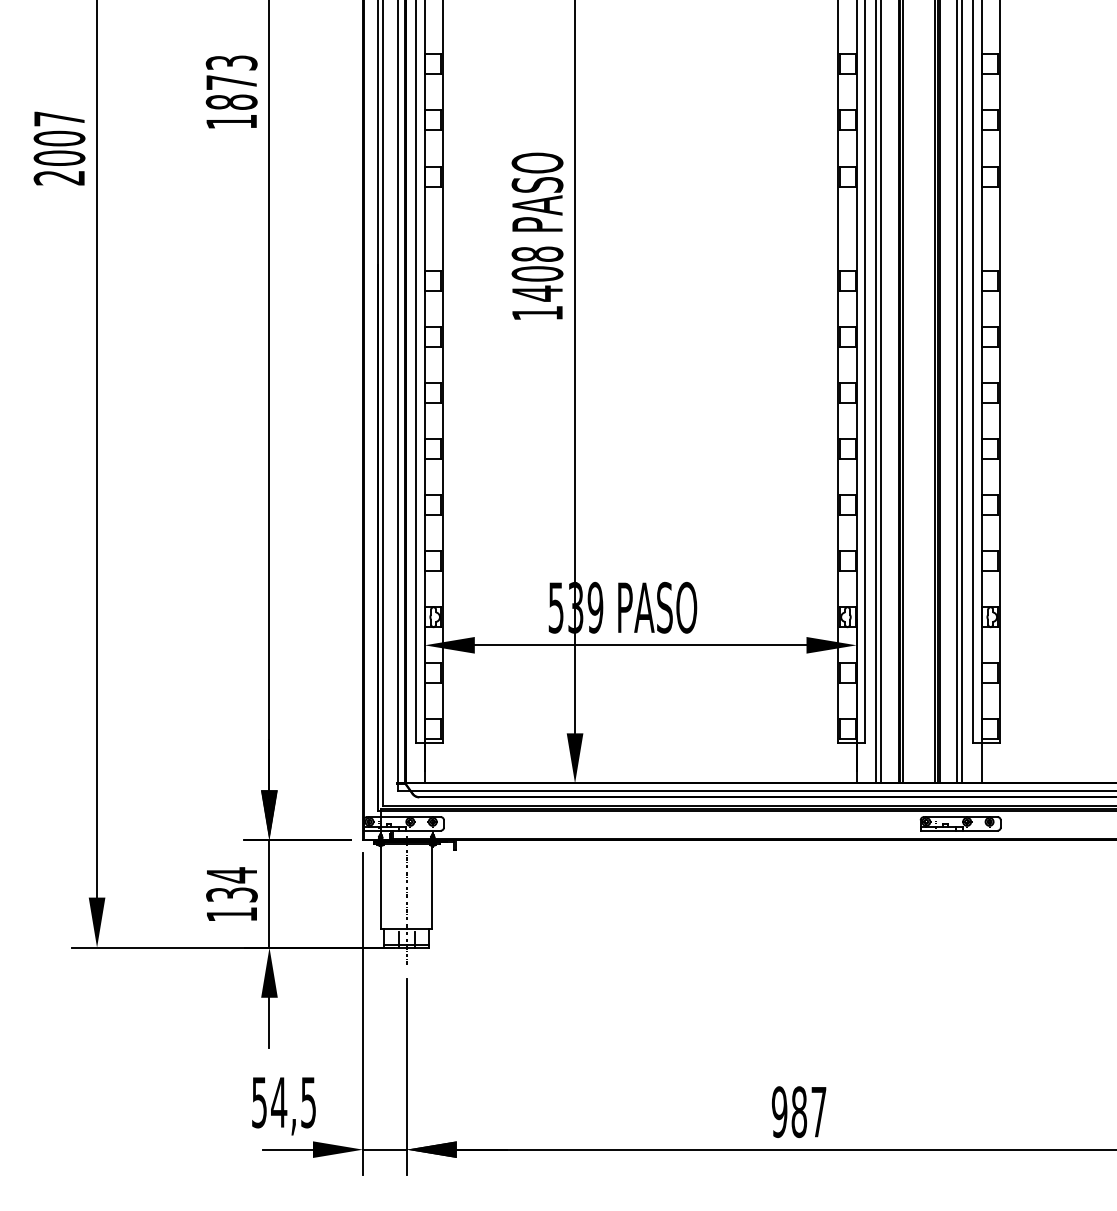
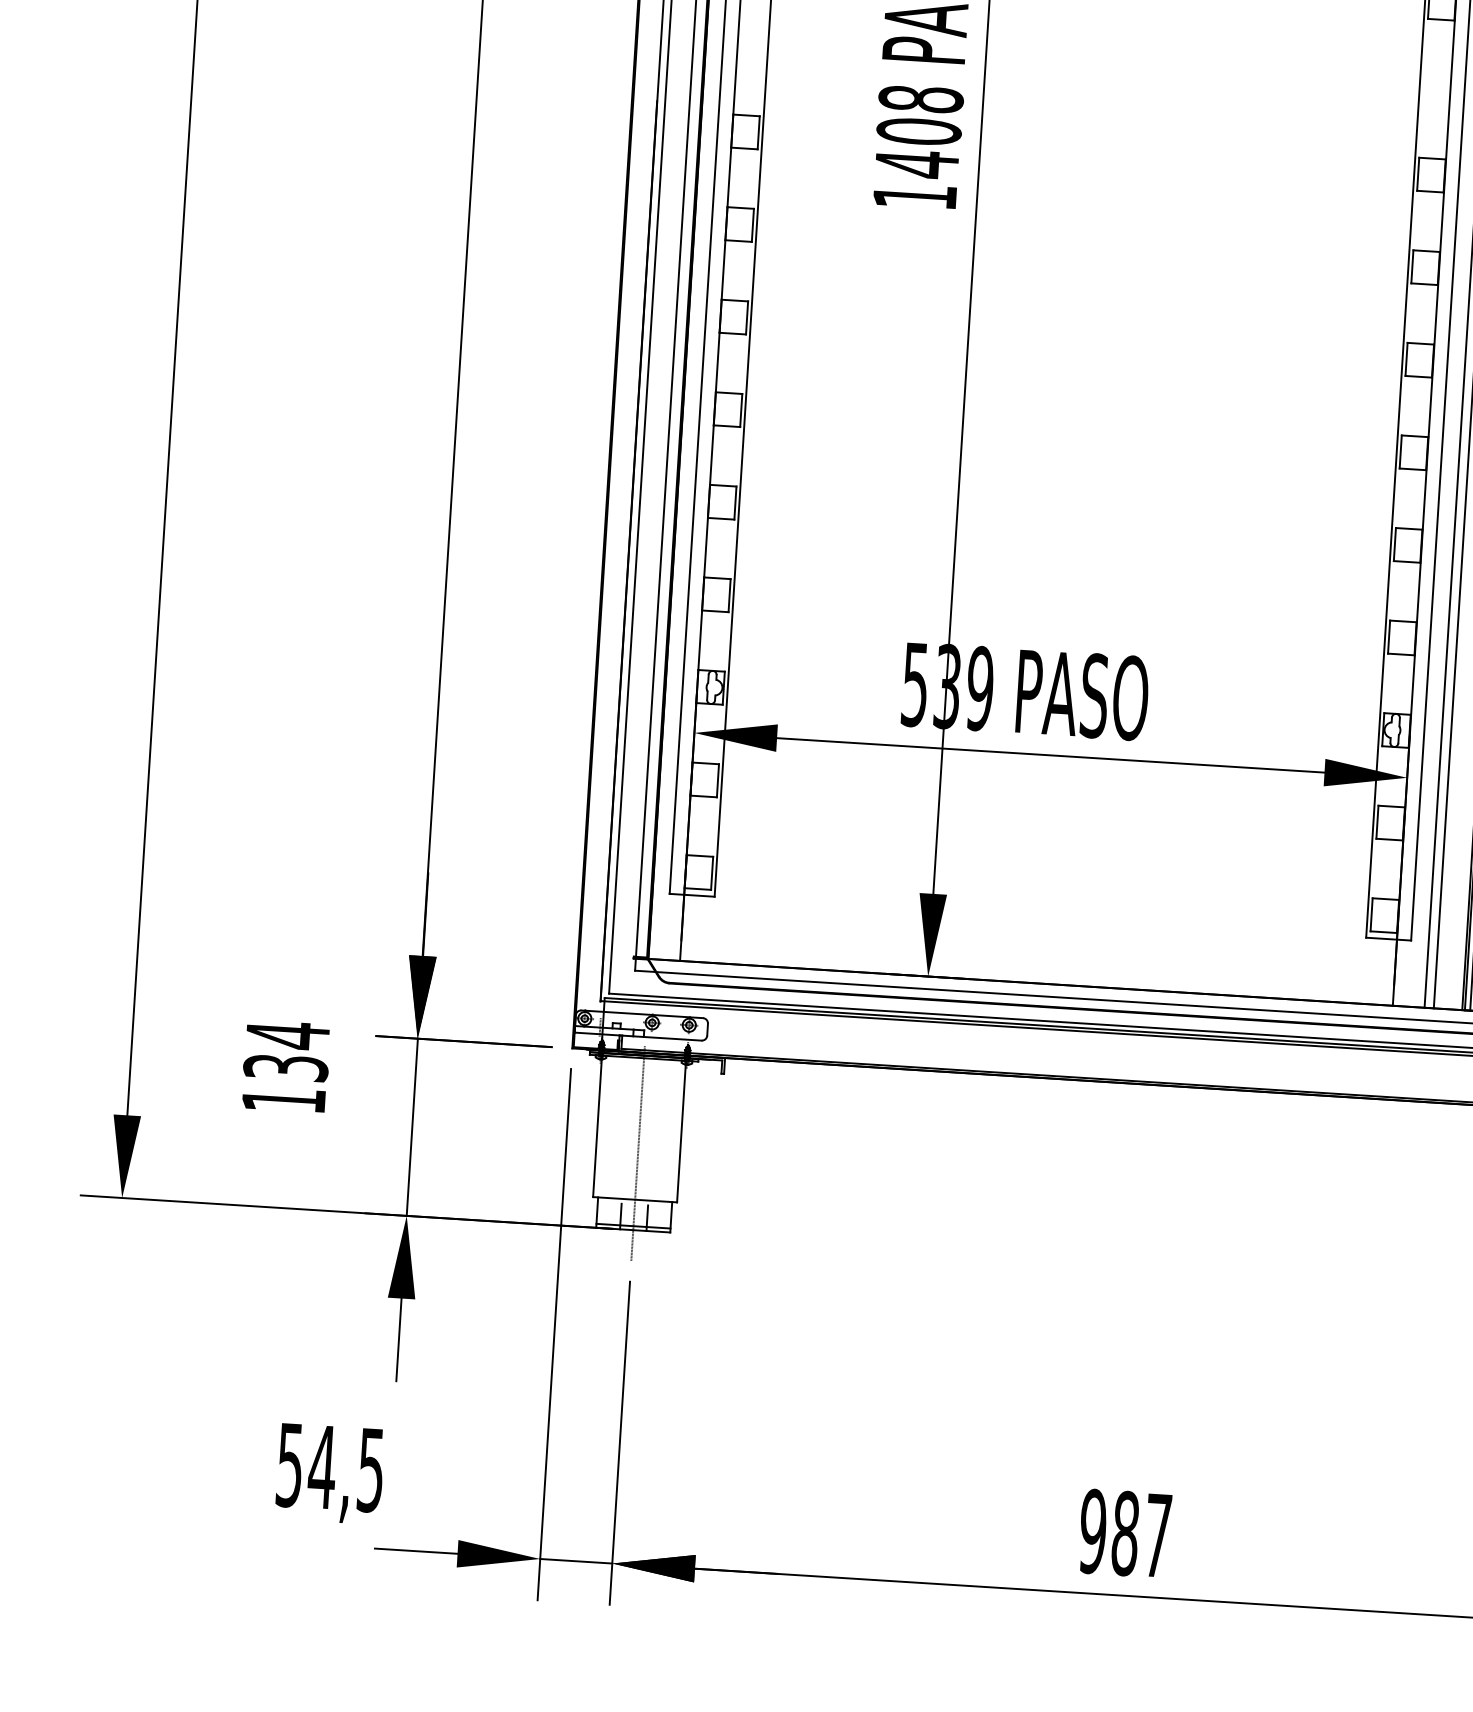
text: (231, 893) -> (285, 1065), moved
text: (283, 1106) -> (329, 1474), moved
text: (798, 1112) -> (1124, 1534), moved

